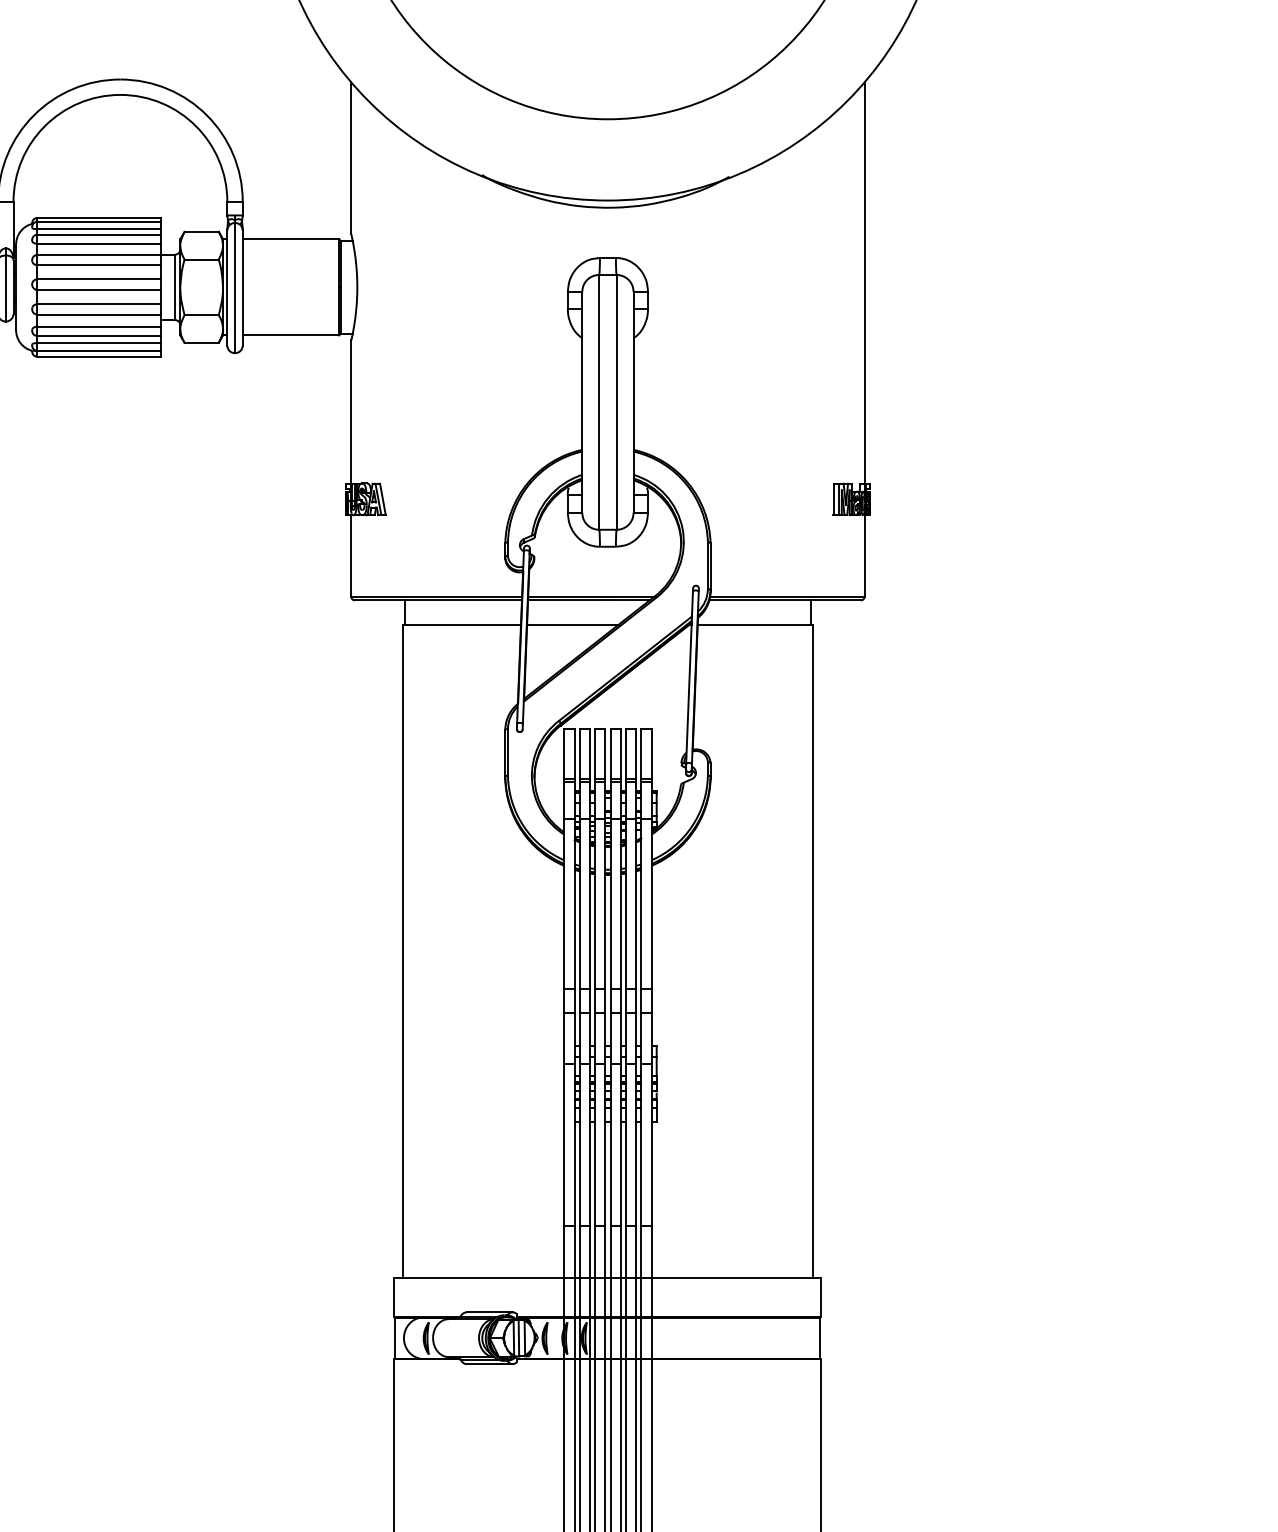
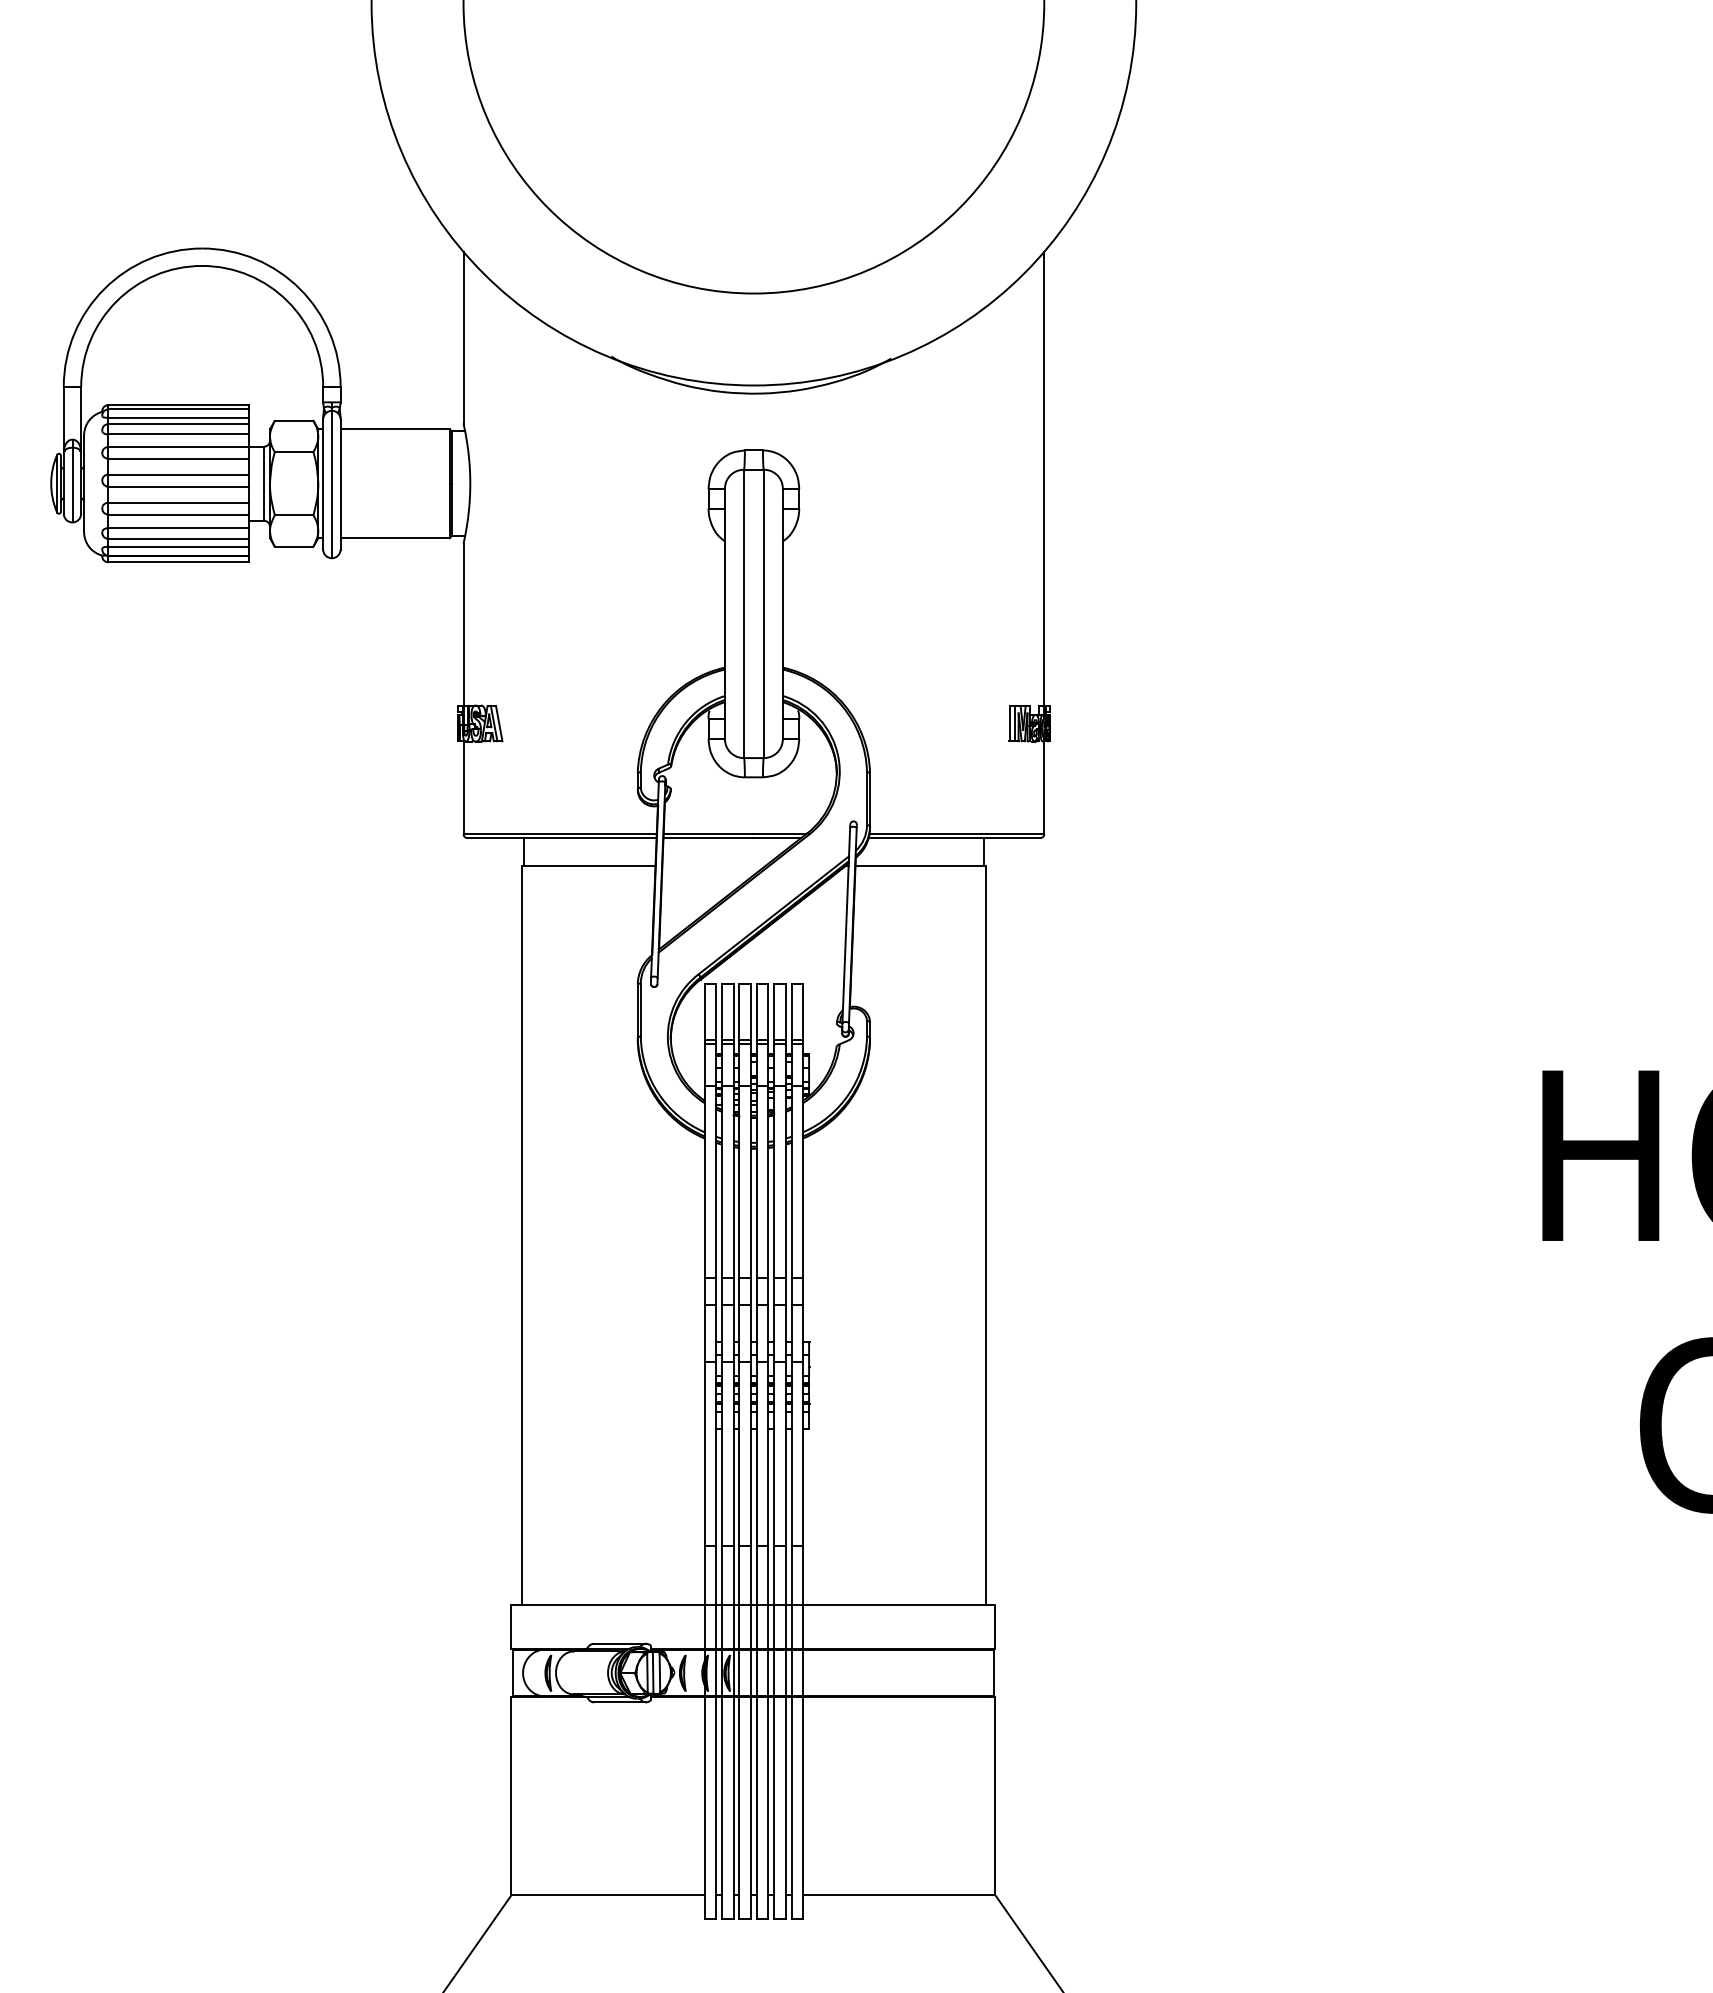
line: (572, 624) -> (713, 865), removed

